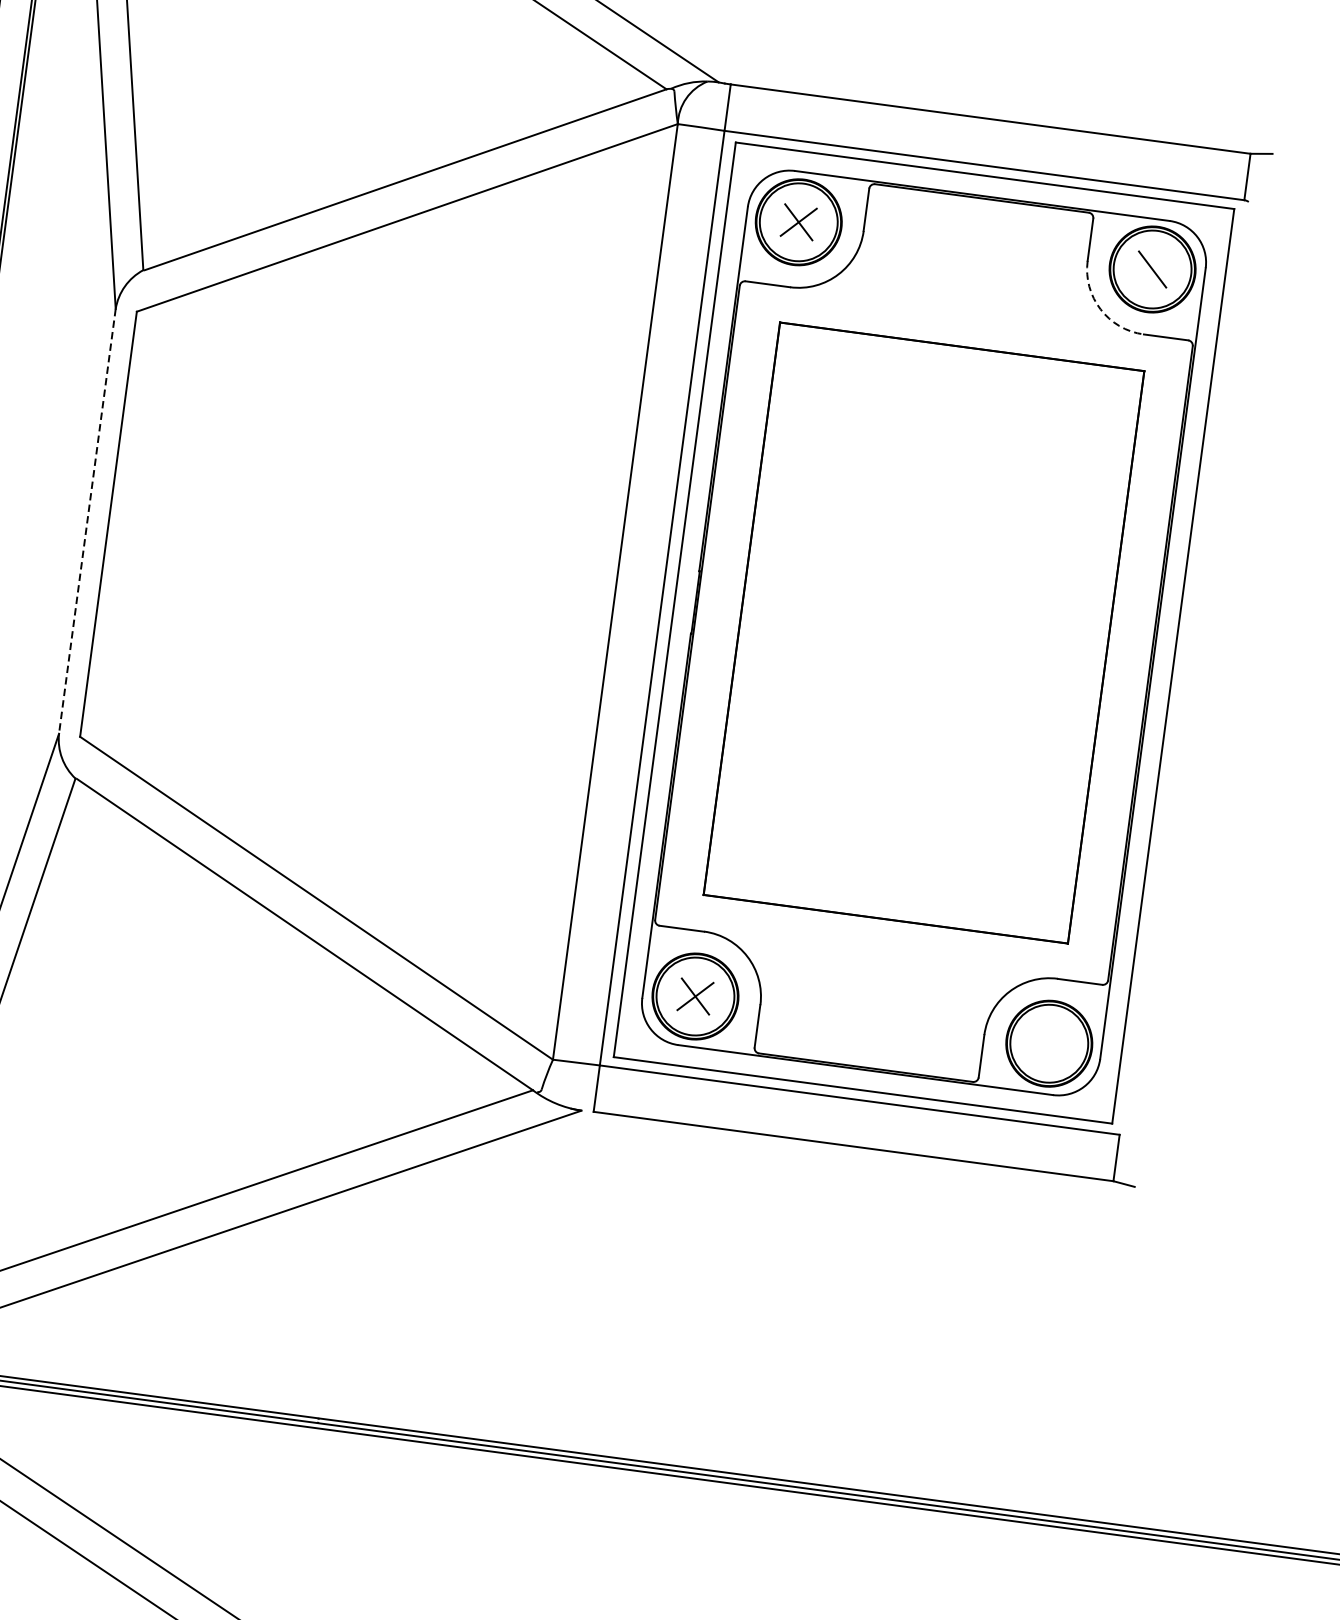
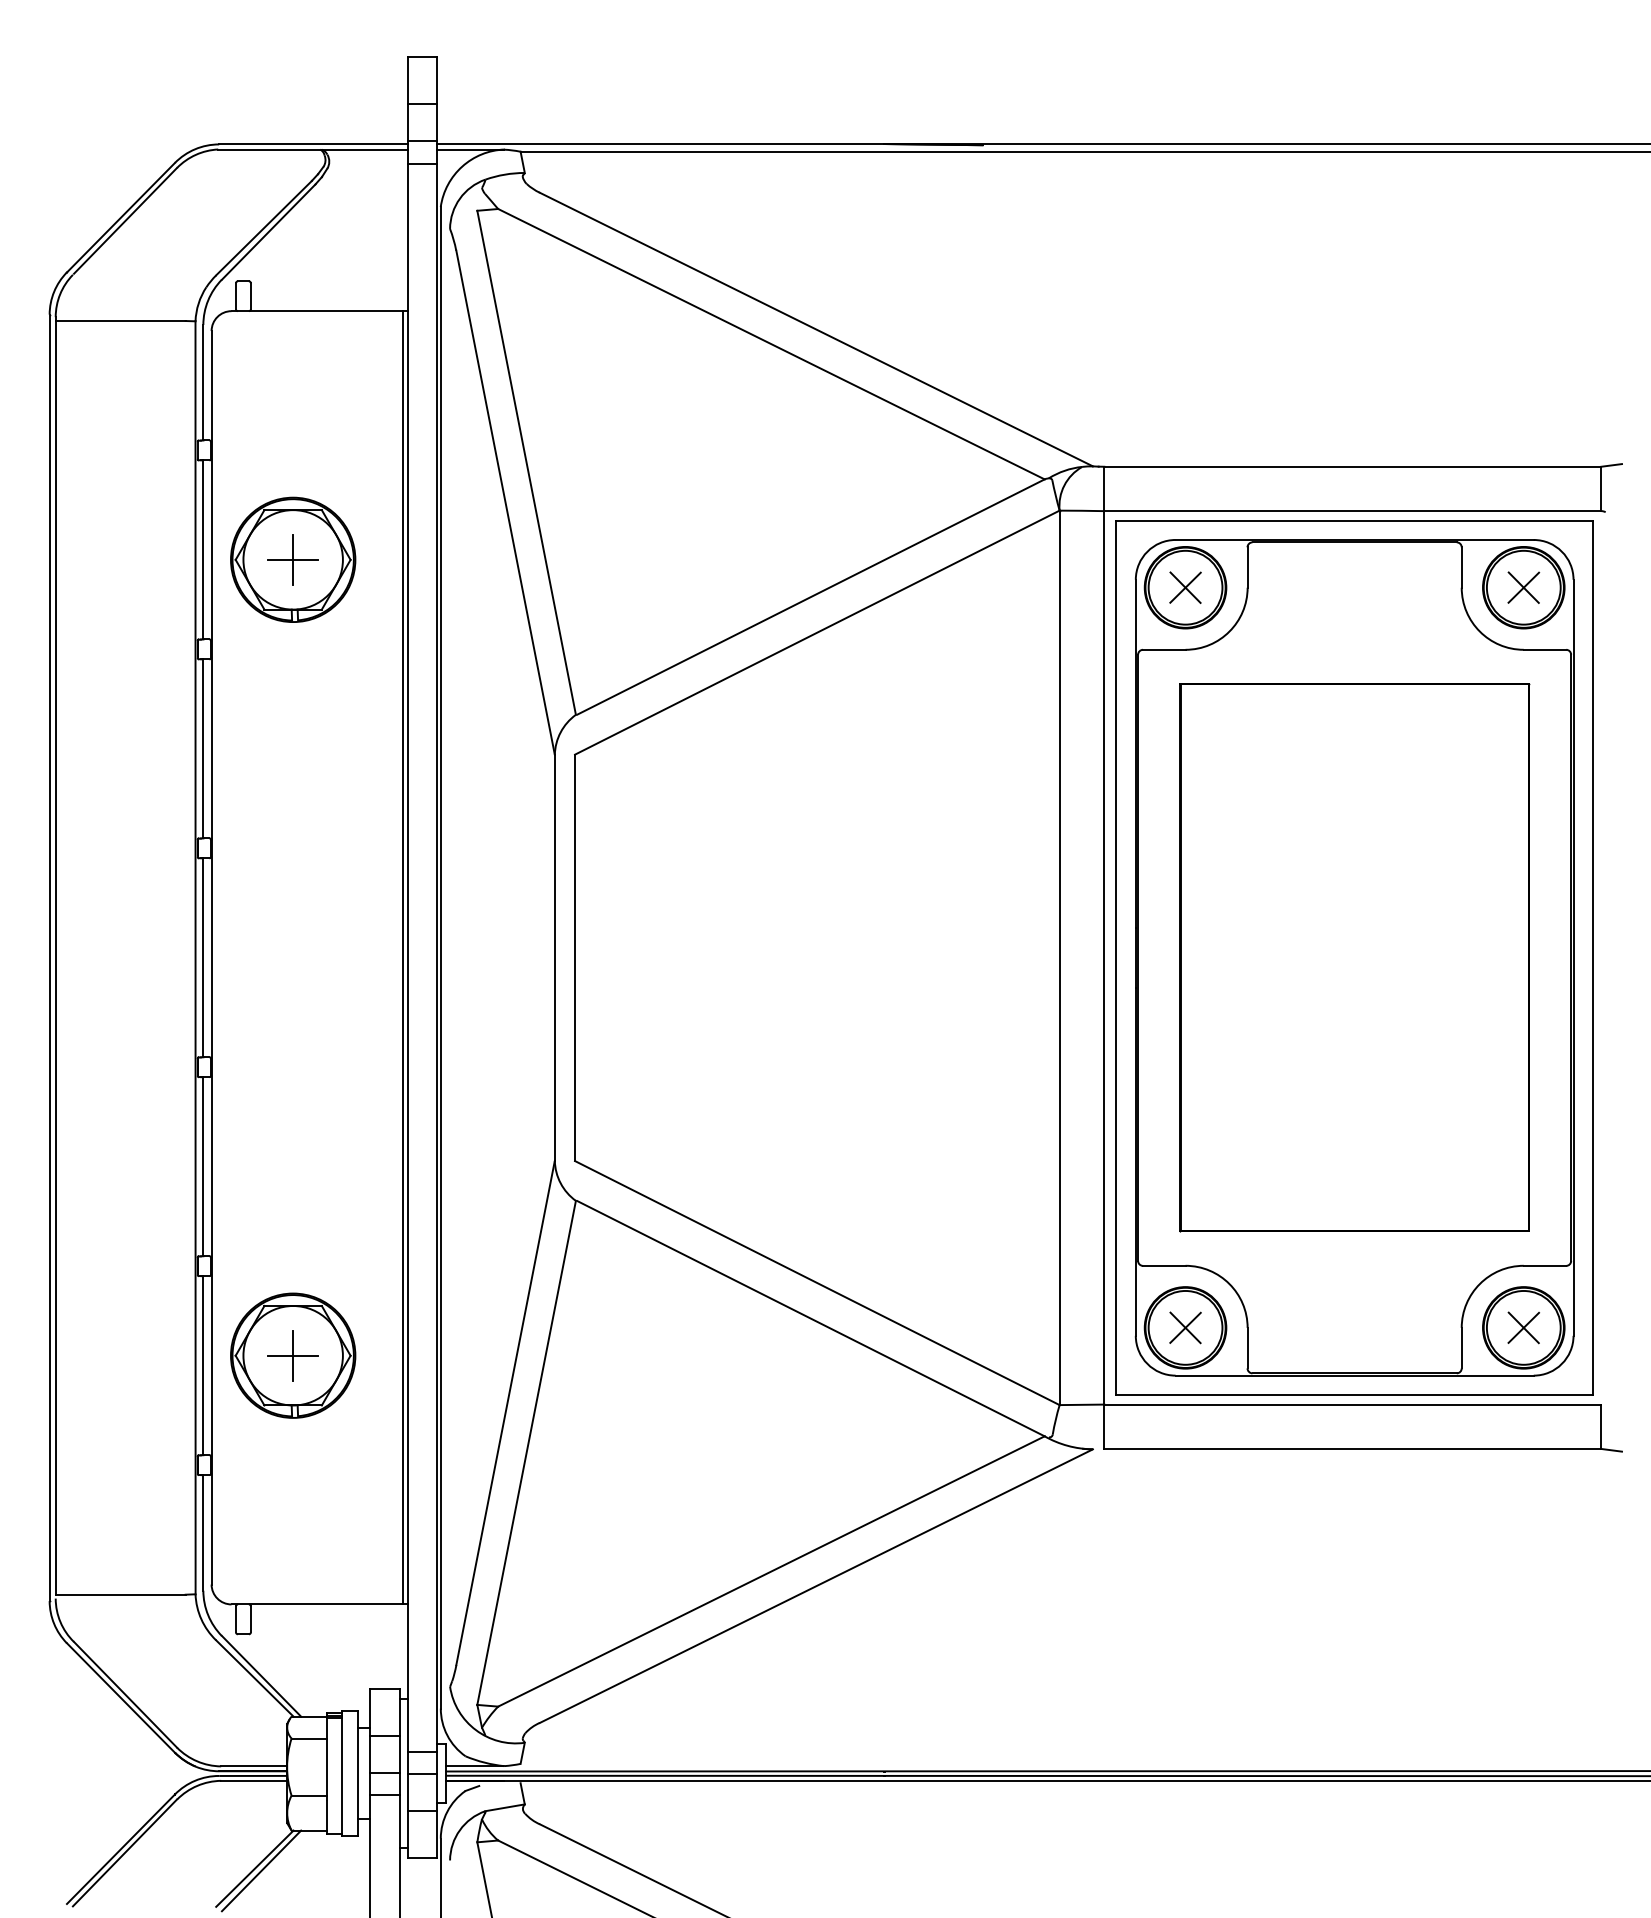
line: (1152, 269) -> (1523, 587), added
arc: (1100, 309) -> (1479, 631), dashed -> solid
line: (86, 522) -> (554, 958), dashed -> solid
part: (1049, 1043) -> (1523, 1327), added

